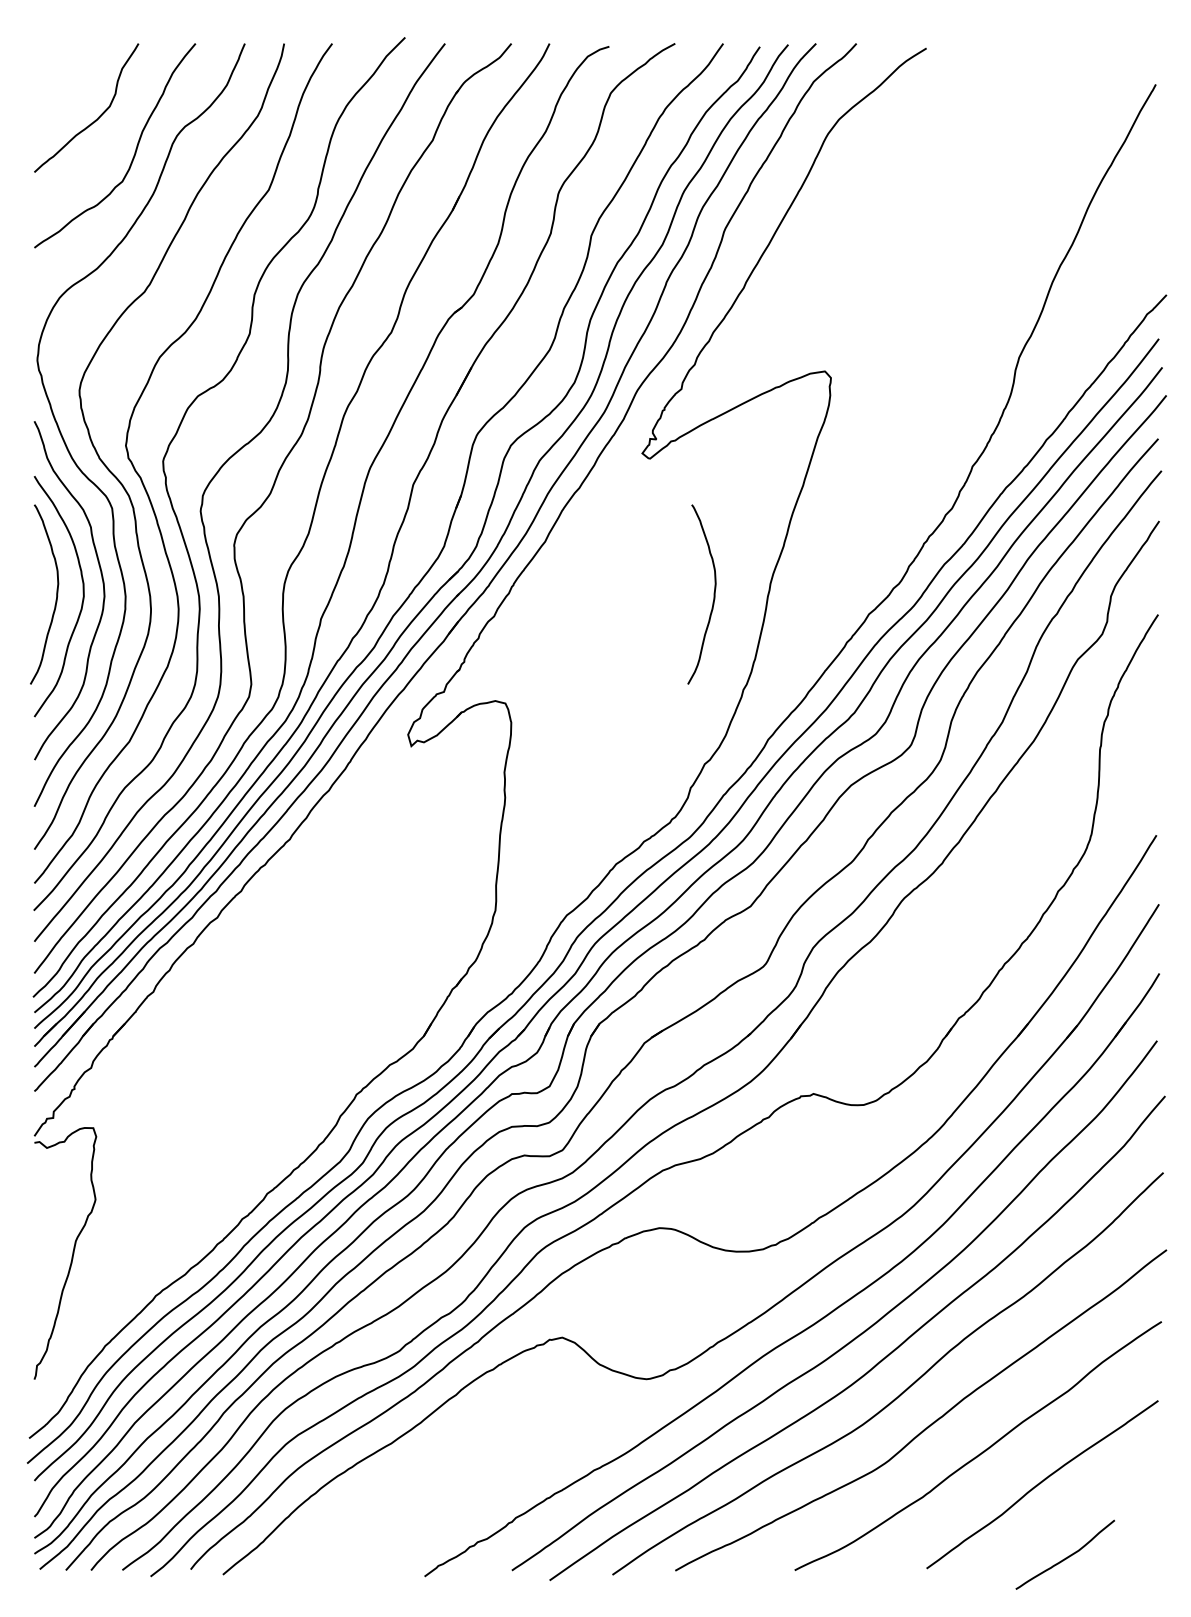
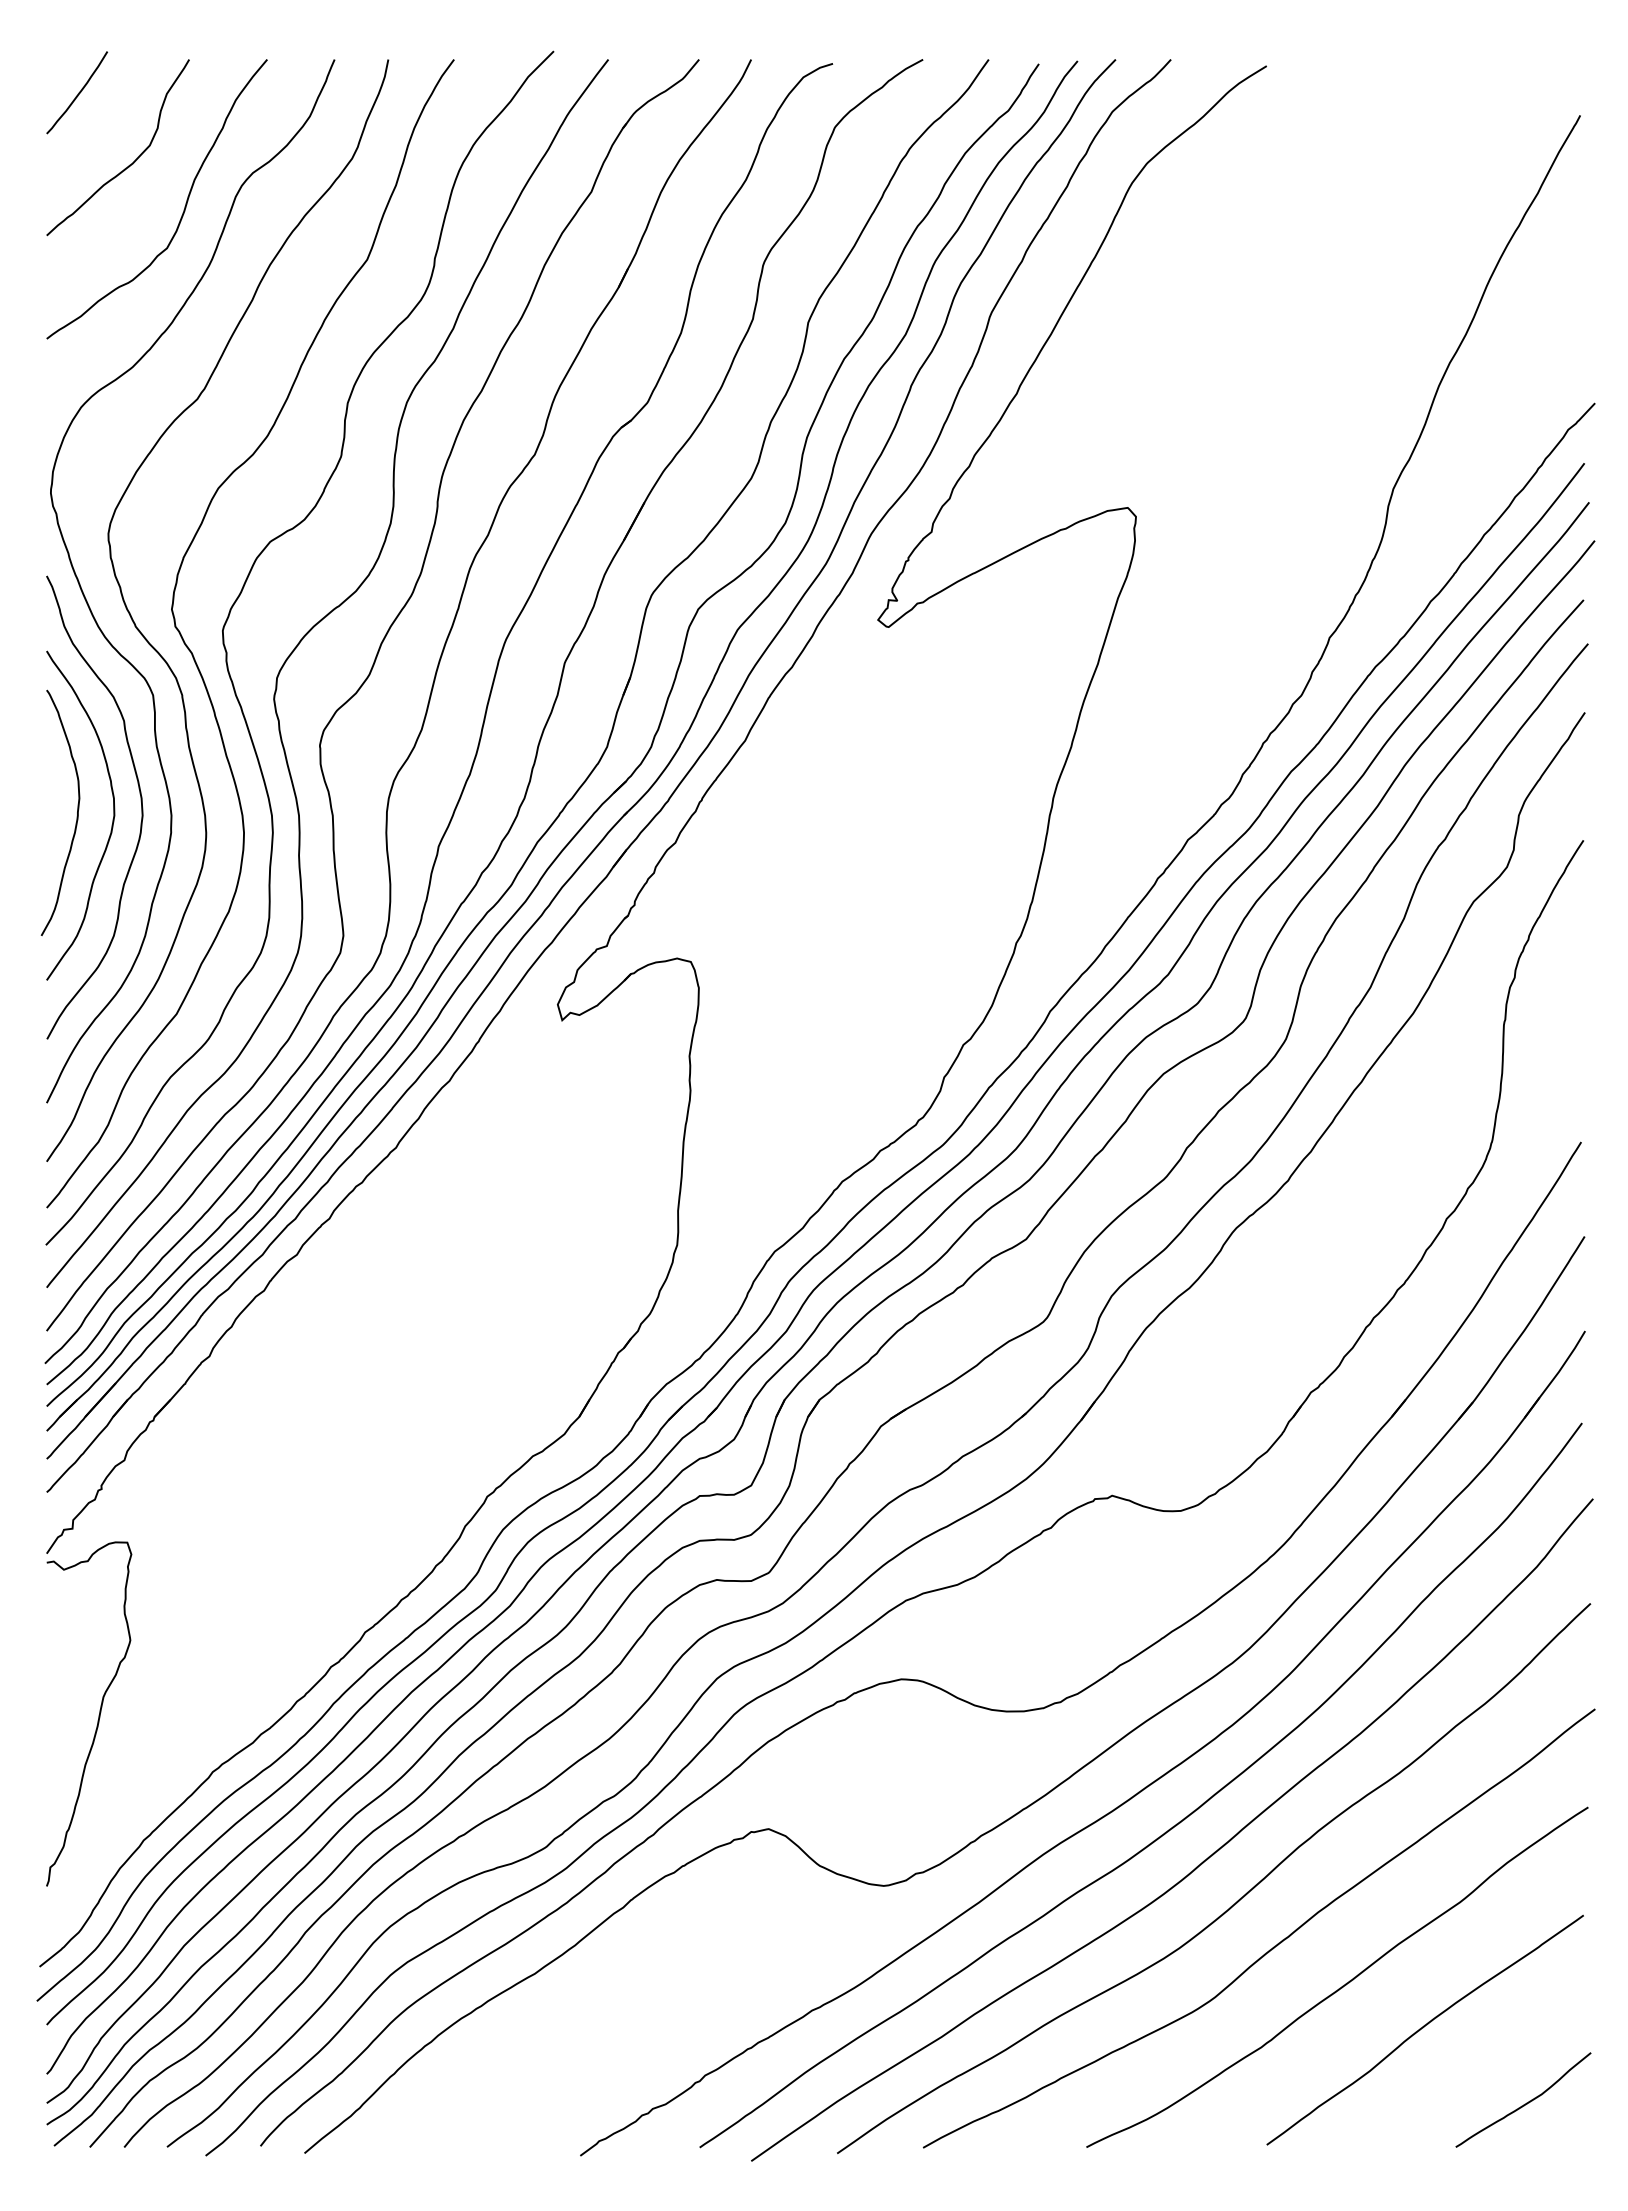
curve: (57, 67) -> (78, 92), added
curve: (713, 597) -> (975, 816), removed
curve: (1067, 1556) -> (1526, 2102), moved

